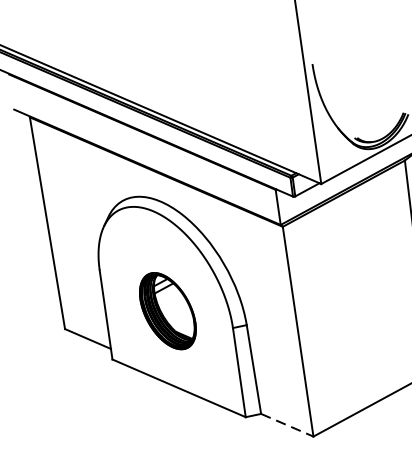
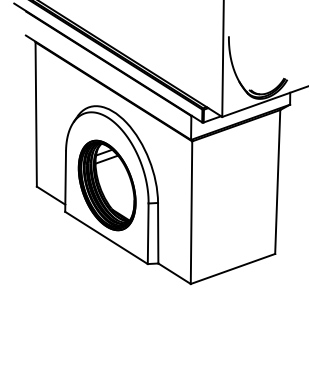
part: (167, 311) -> (106, 185), size x1.67
line: (287, 426) -> (174, 274), dashed -> solid

